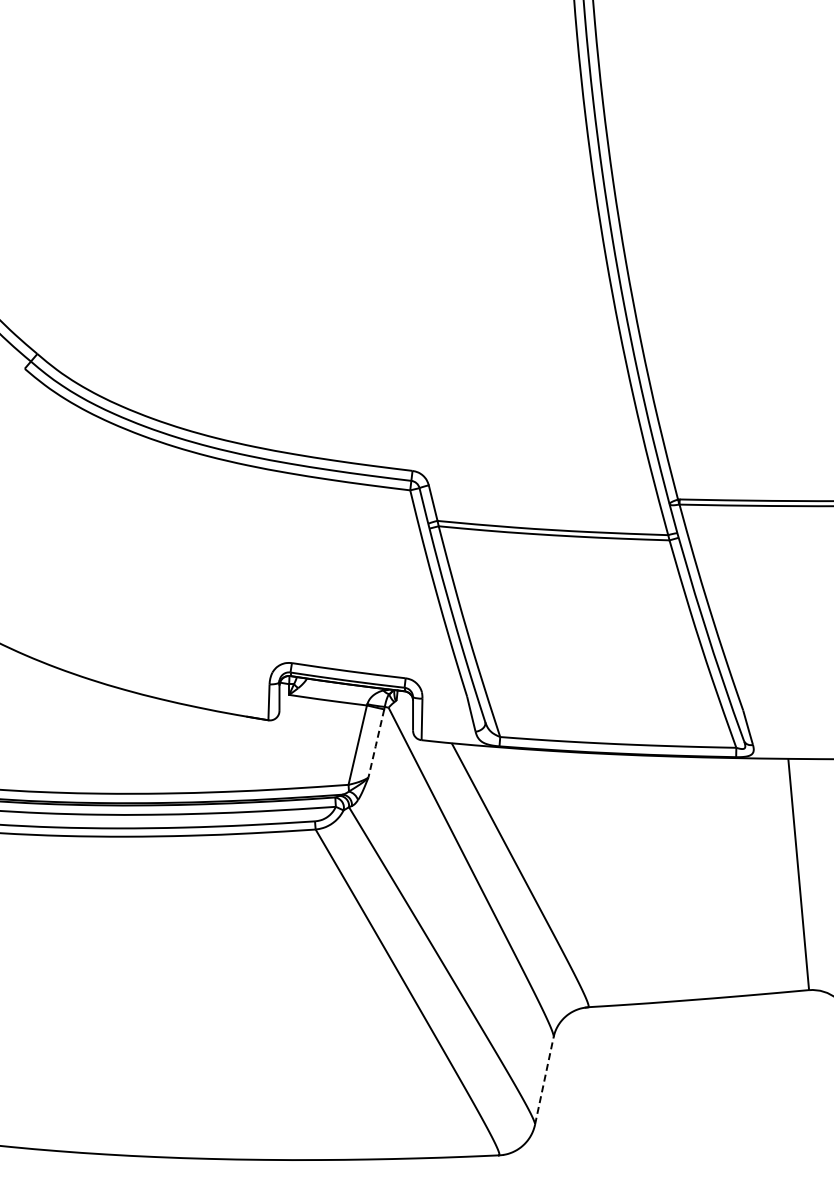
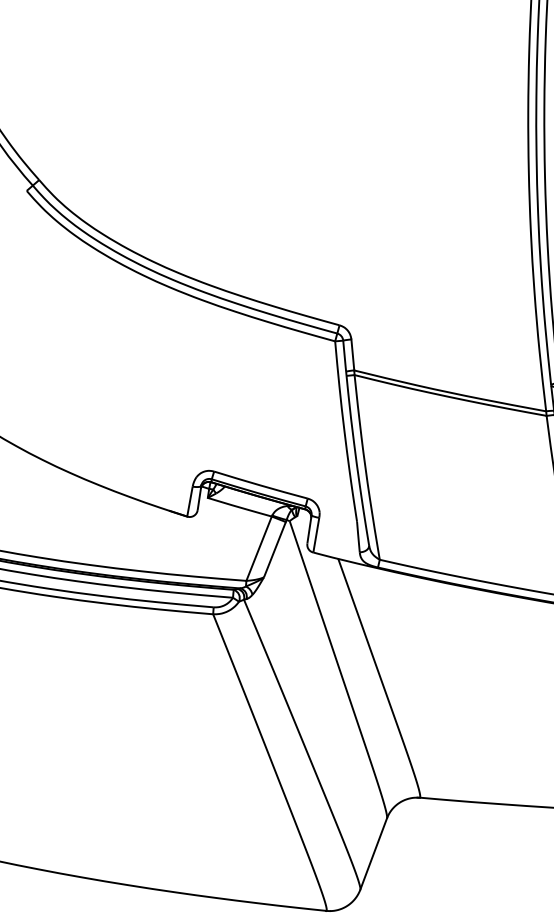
line: (376, 743) -> (275, 549), dashed -> solid
line: (544, 1080) -> (373, 853), dashed -> solid

